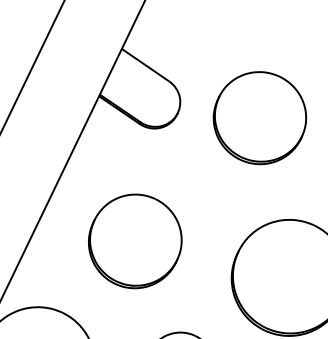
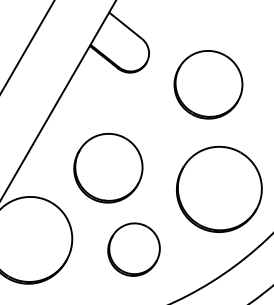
part: (259, 117) -> (208, 84), moved
part: (135, 240) -> (108, 167), moved

